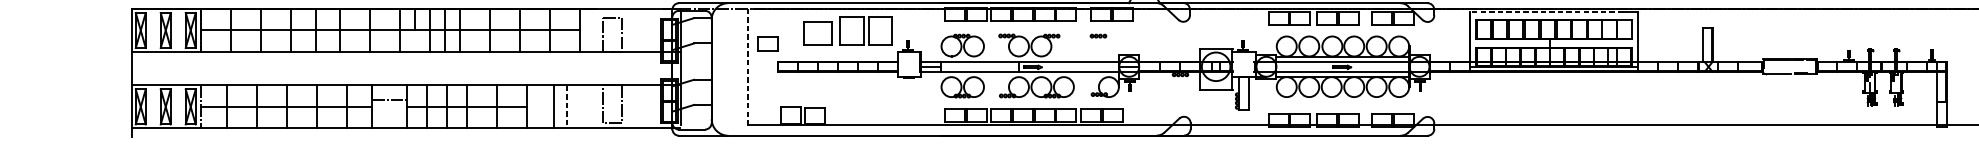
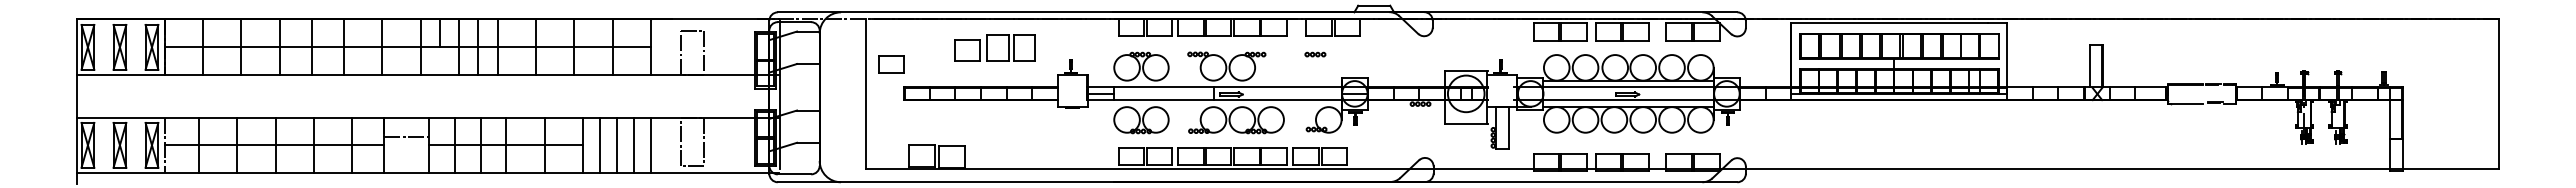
line: (1546, 11) -> (1889, 23), dashed -> solid
part: (848, 30) -> (994, 47), size x0.71
line: (747, 66) -> (865, 93), dashed -> solid
line: (540, 106) -> (600, 144), added
line: (580, 106) -> (651, 144), added
line: (567, 107) -> (634, 145), dashed -> solid

